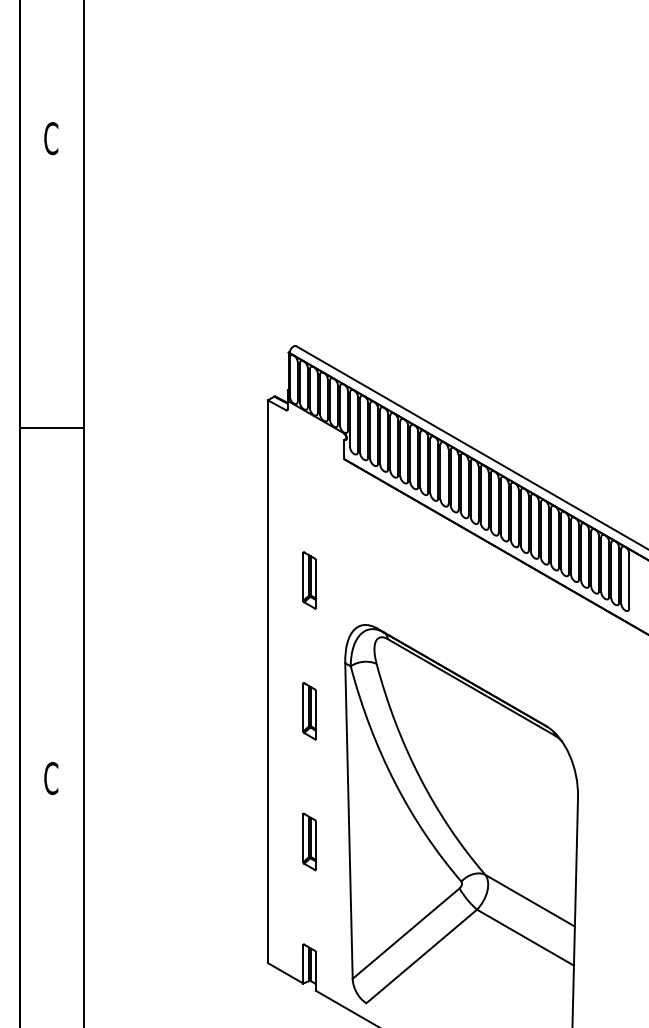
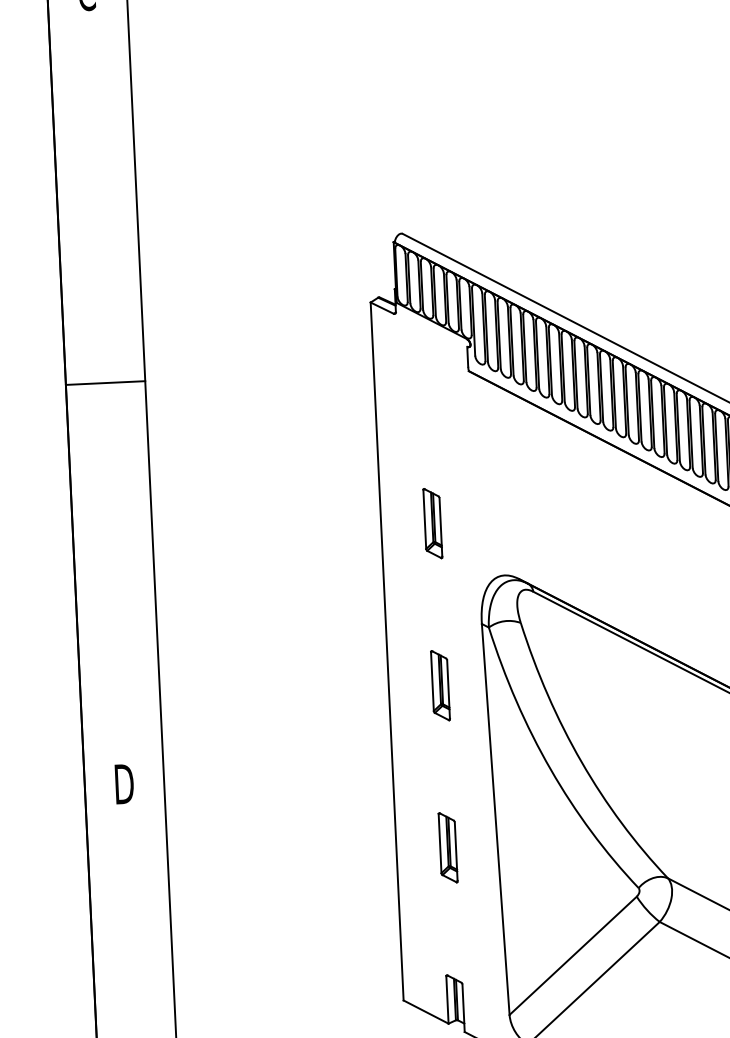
line: (51, 428) -> (105, 383), moved
text: (51, 778) -> (124, 784), C -> D

